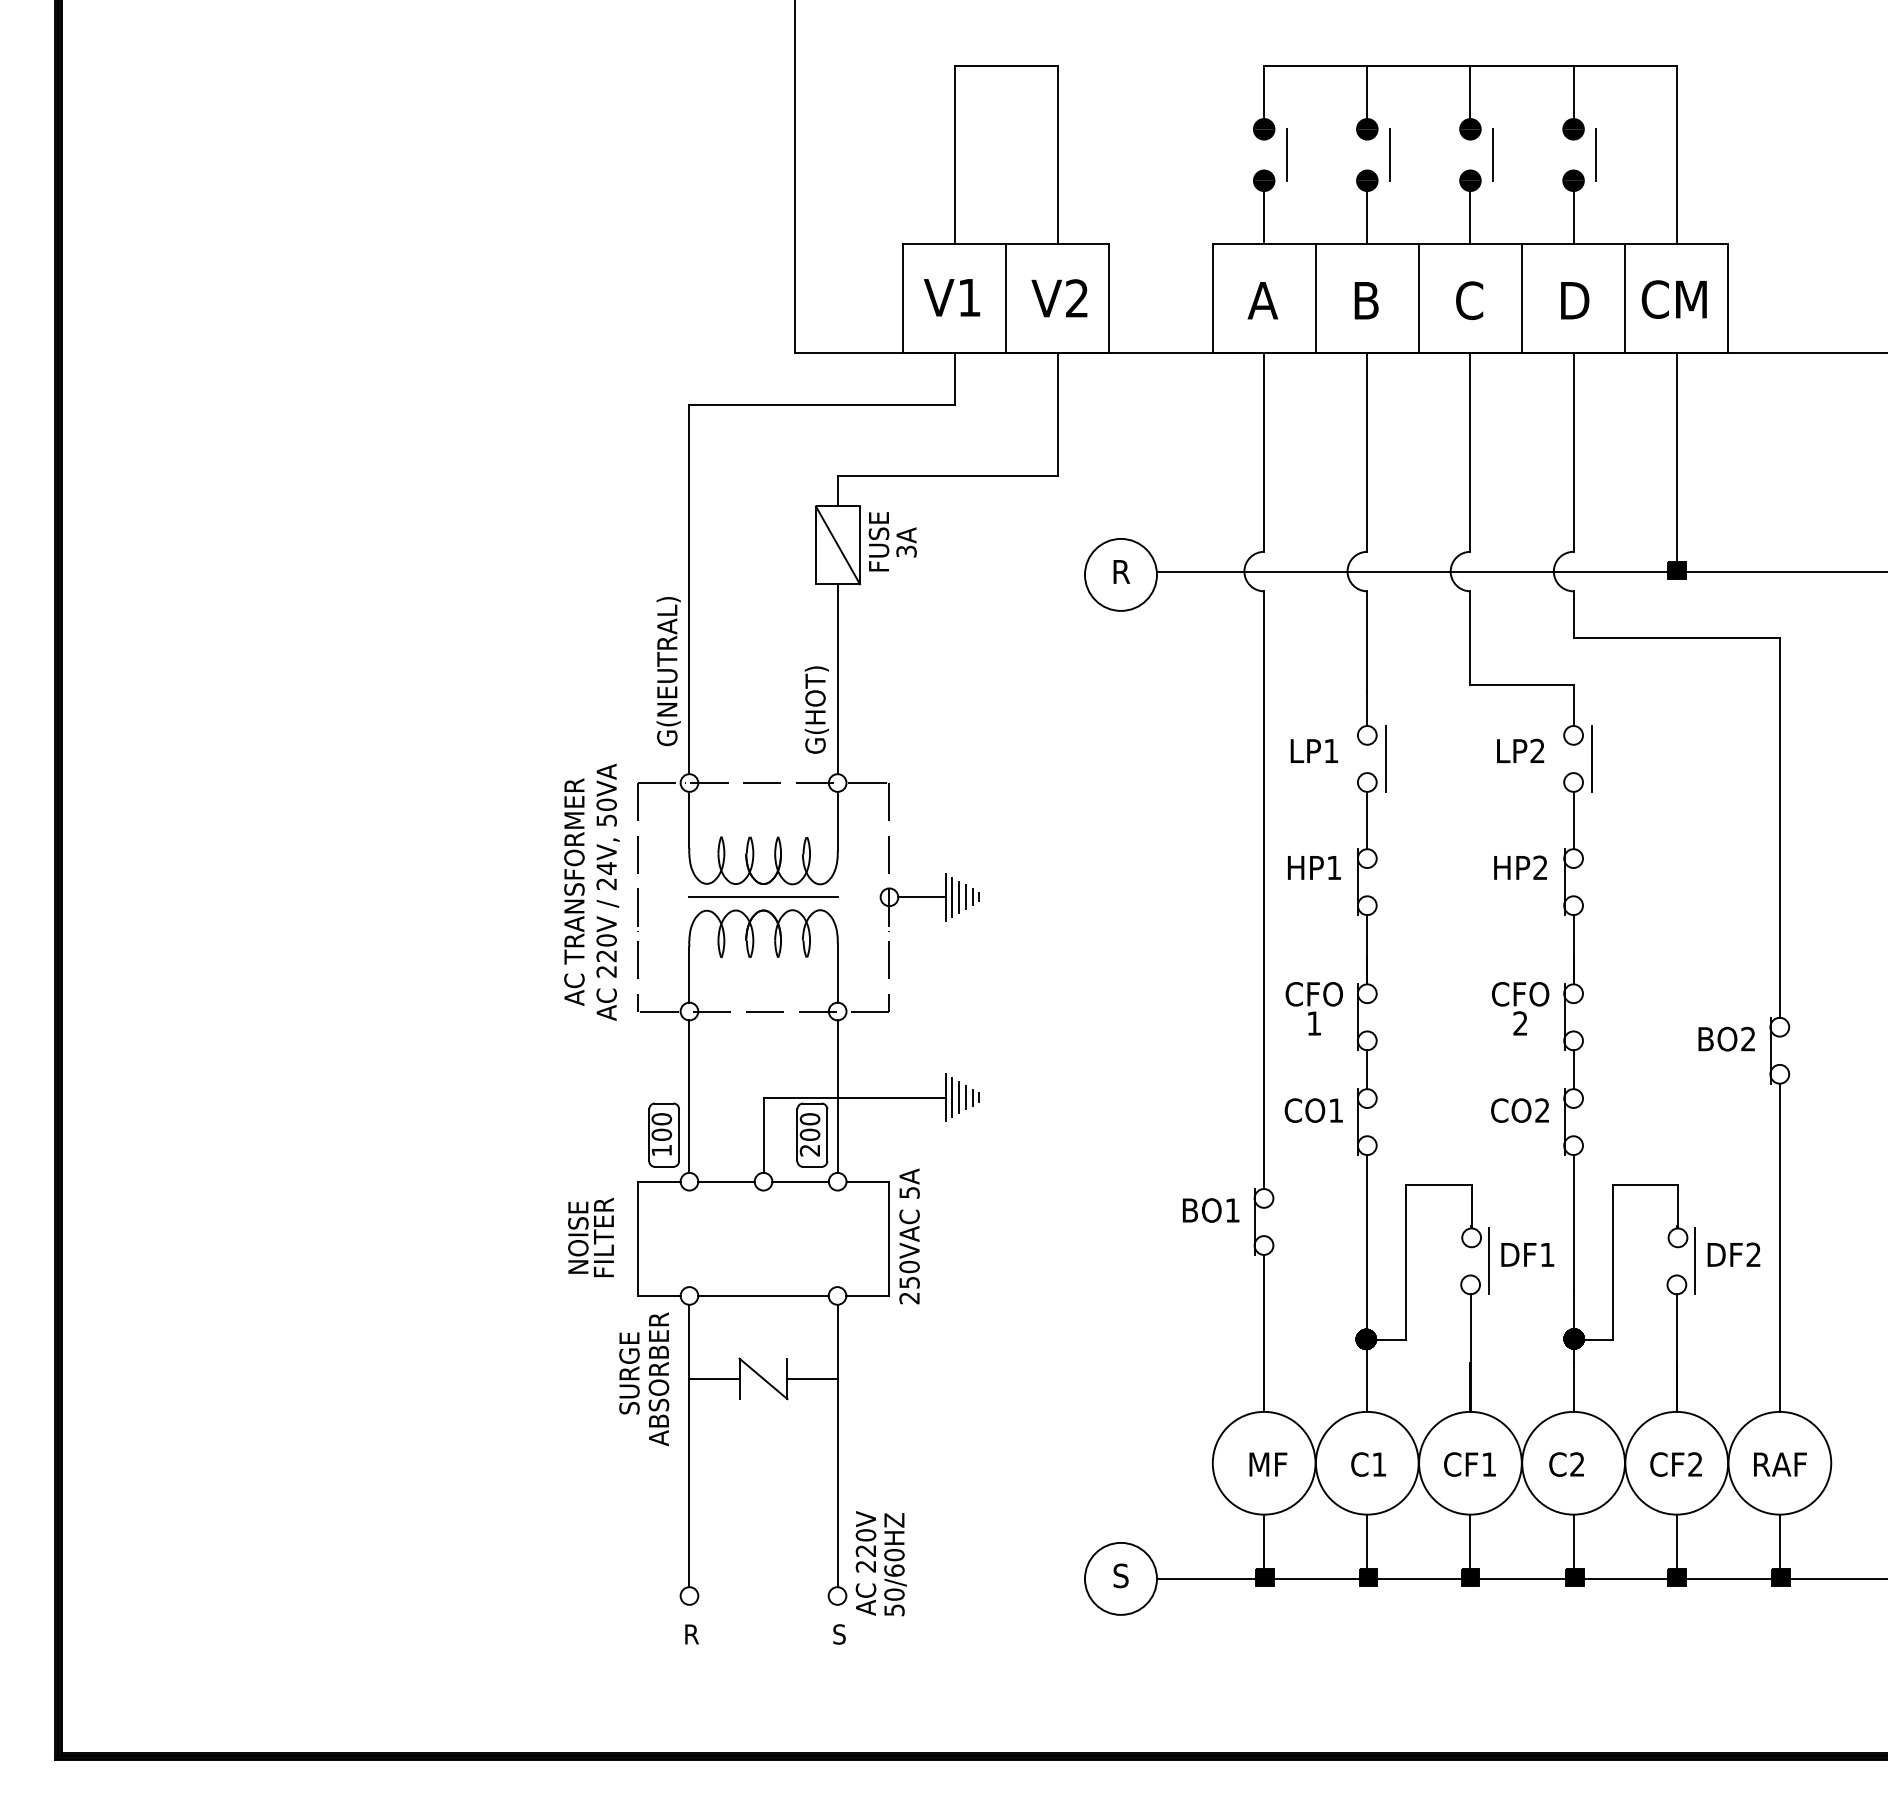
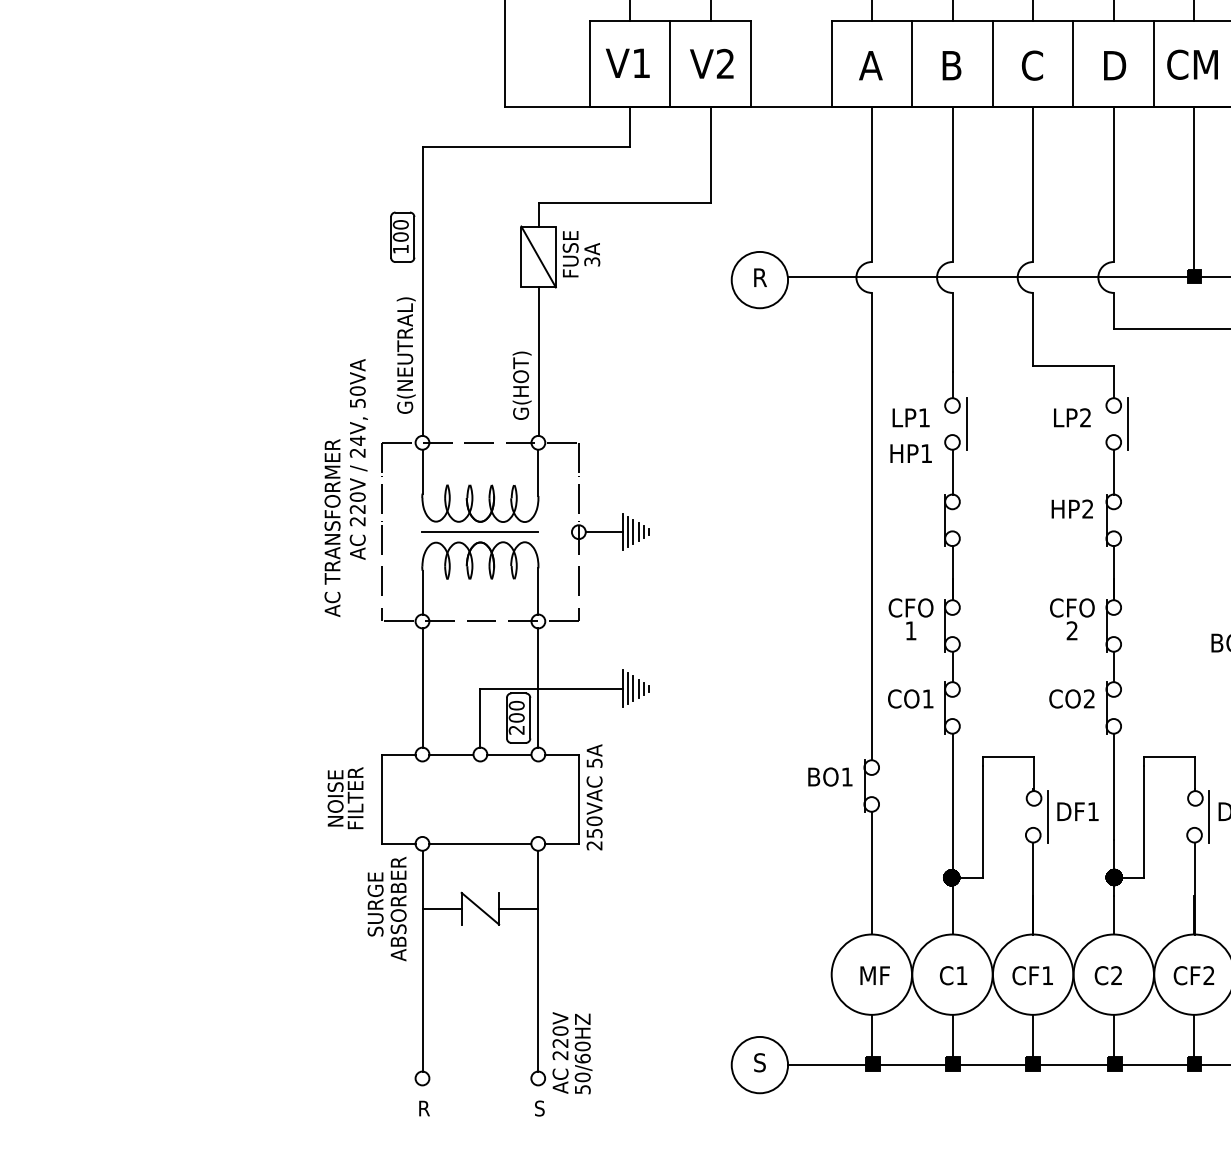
text: (1314, 867) -> (911, 453), moved
text: (607, 891) -> (358, 458), moved
part: (663, 1134) -> (402, 236), moved

